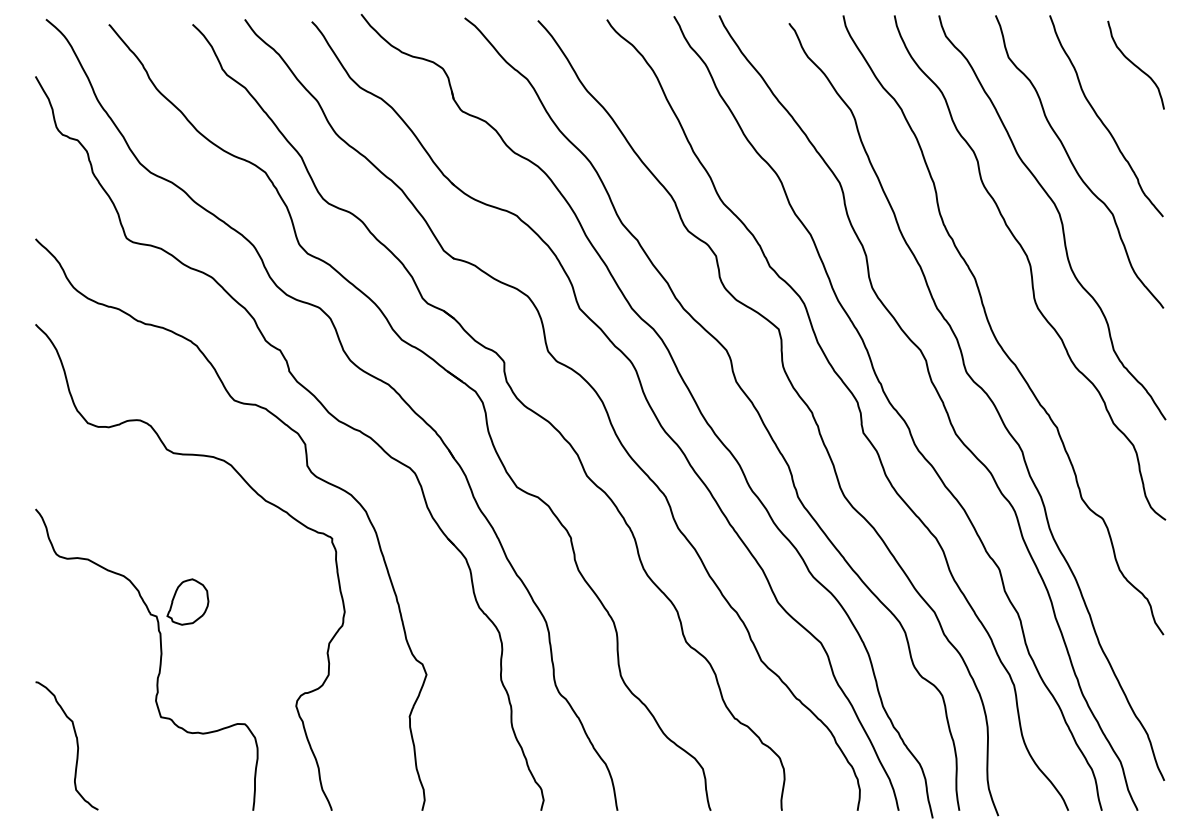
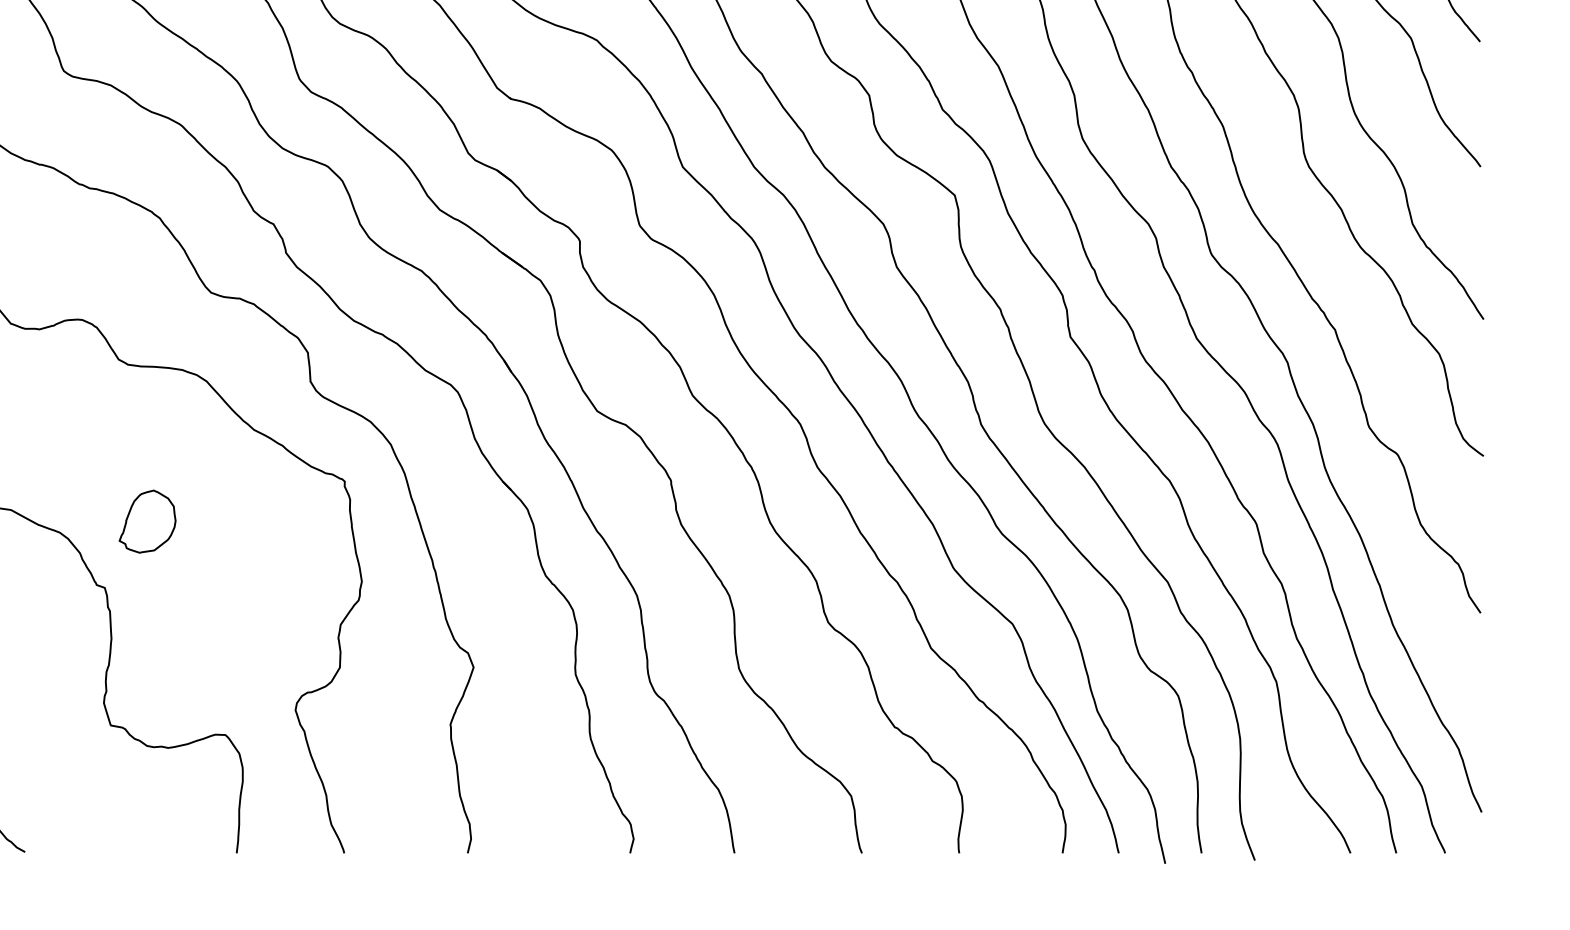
part: (187, 601) -> (146, 520), moved

